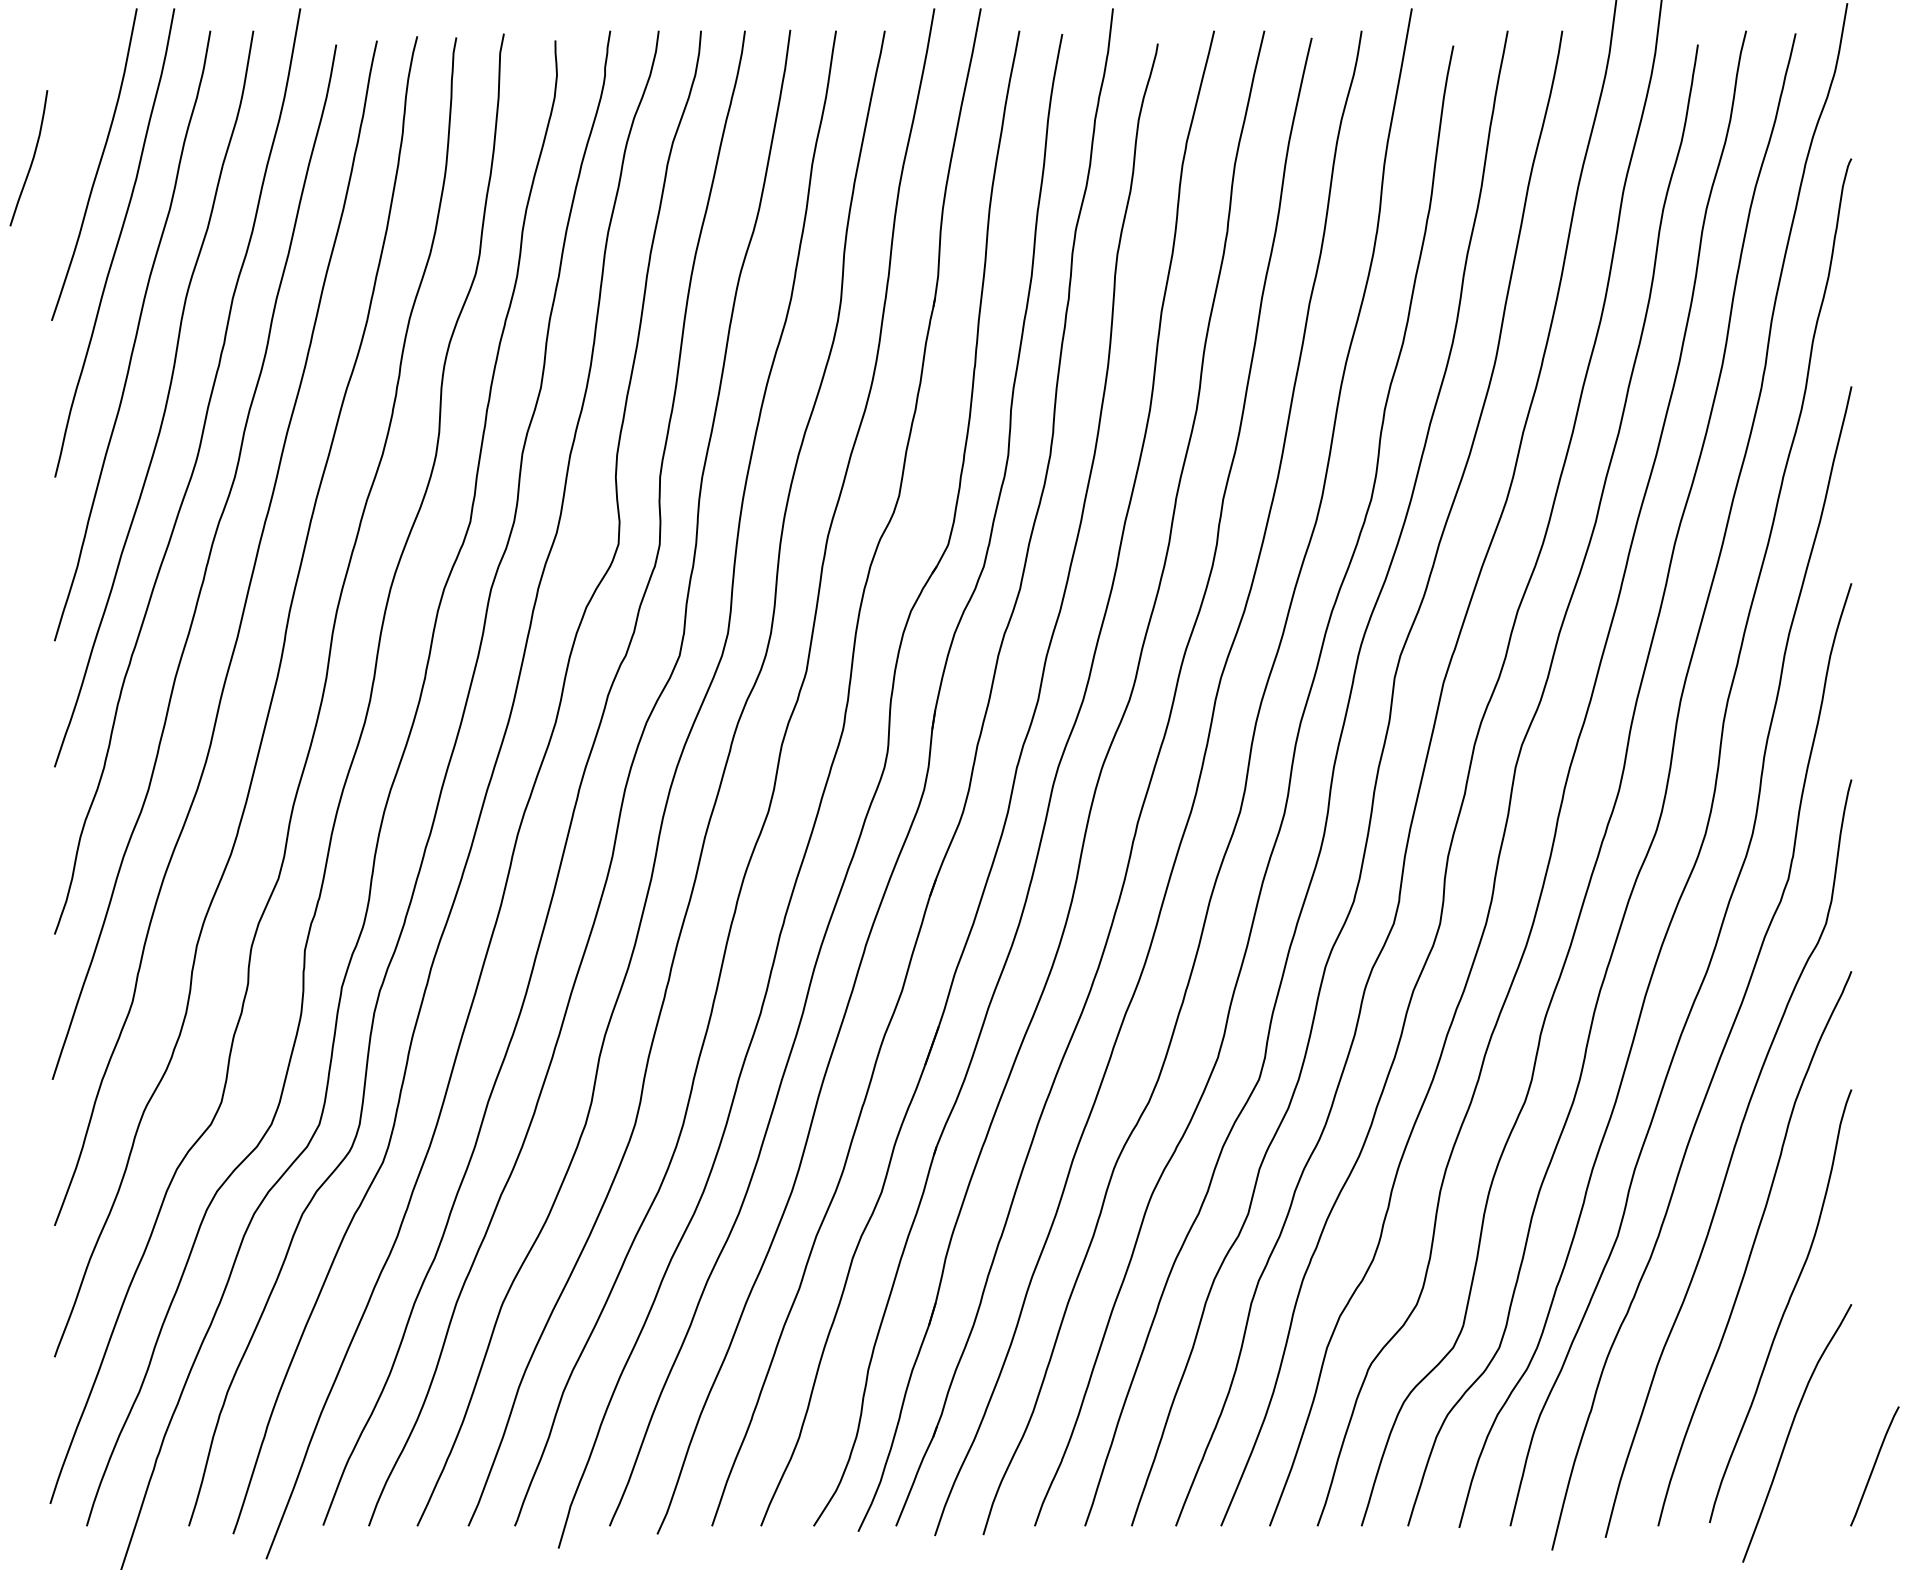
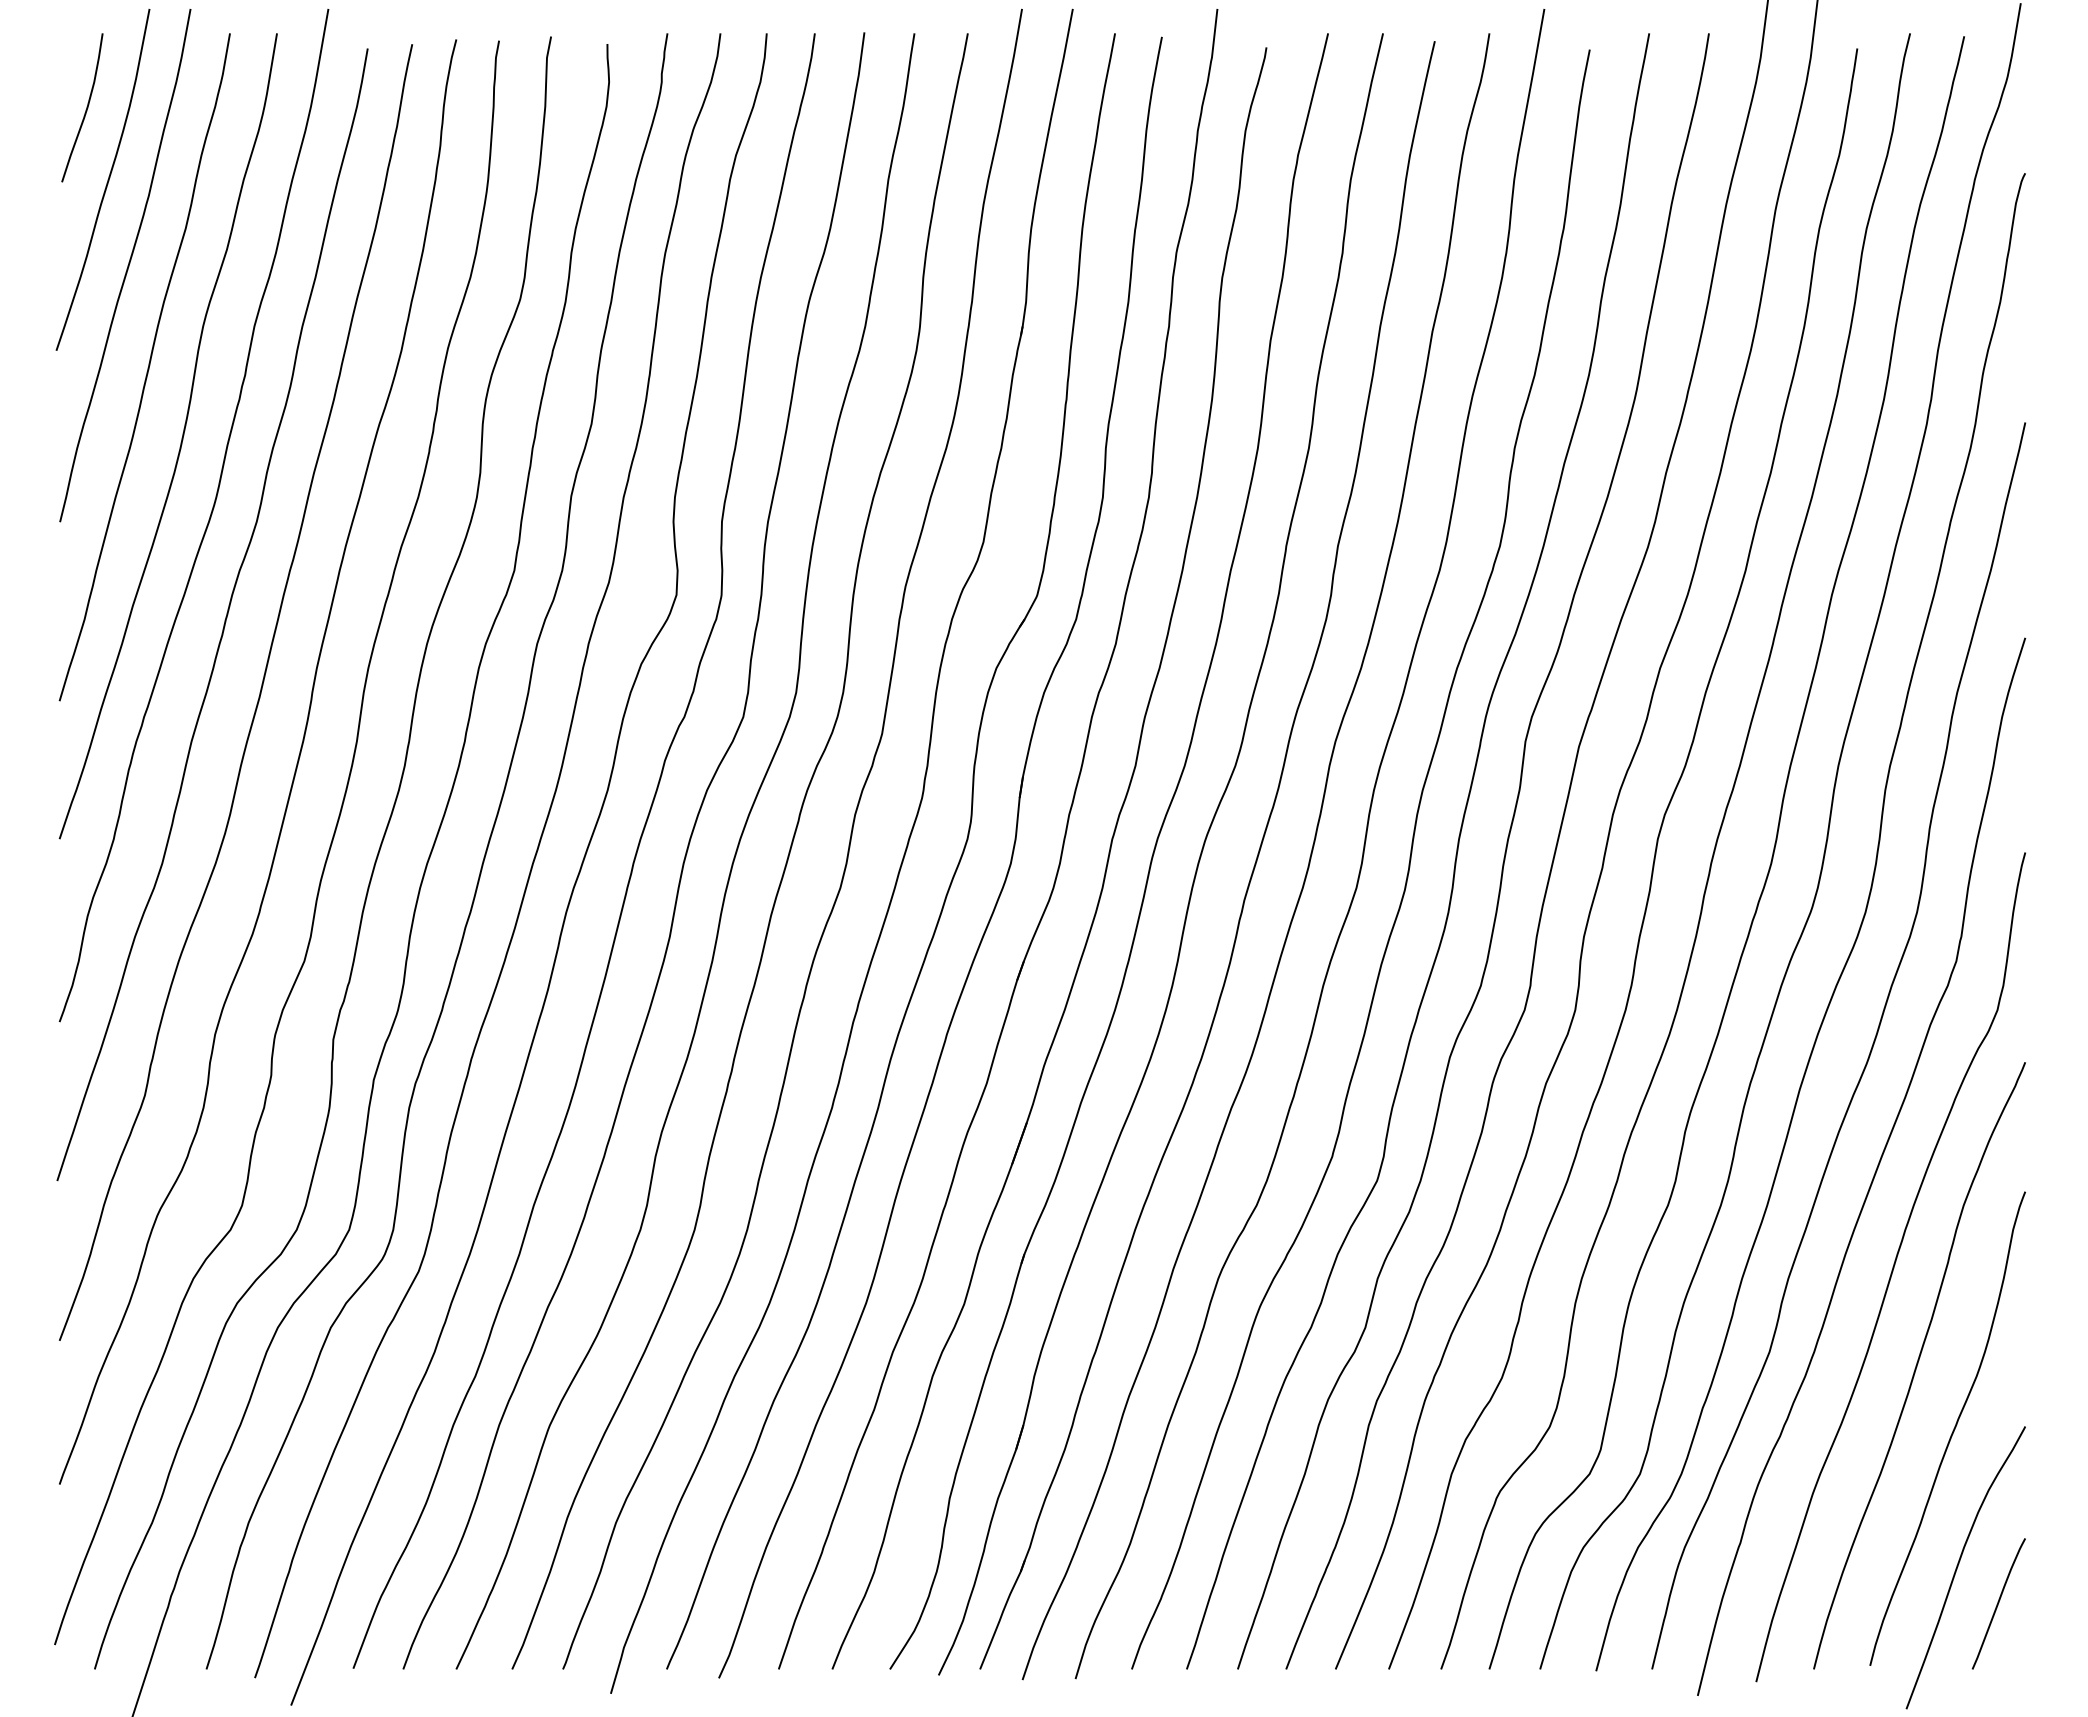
curve: (31, 159) -> (85, 109), moved
curve: (1874, 1466) -> (1998, 1603), moved

